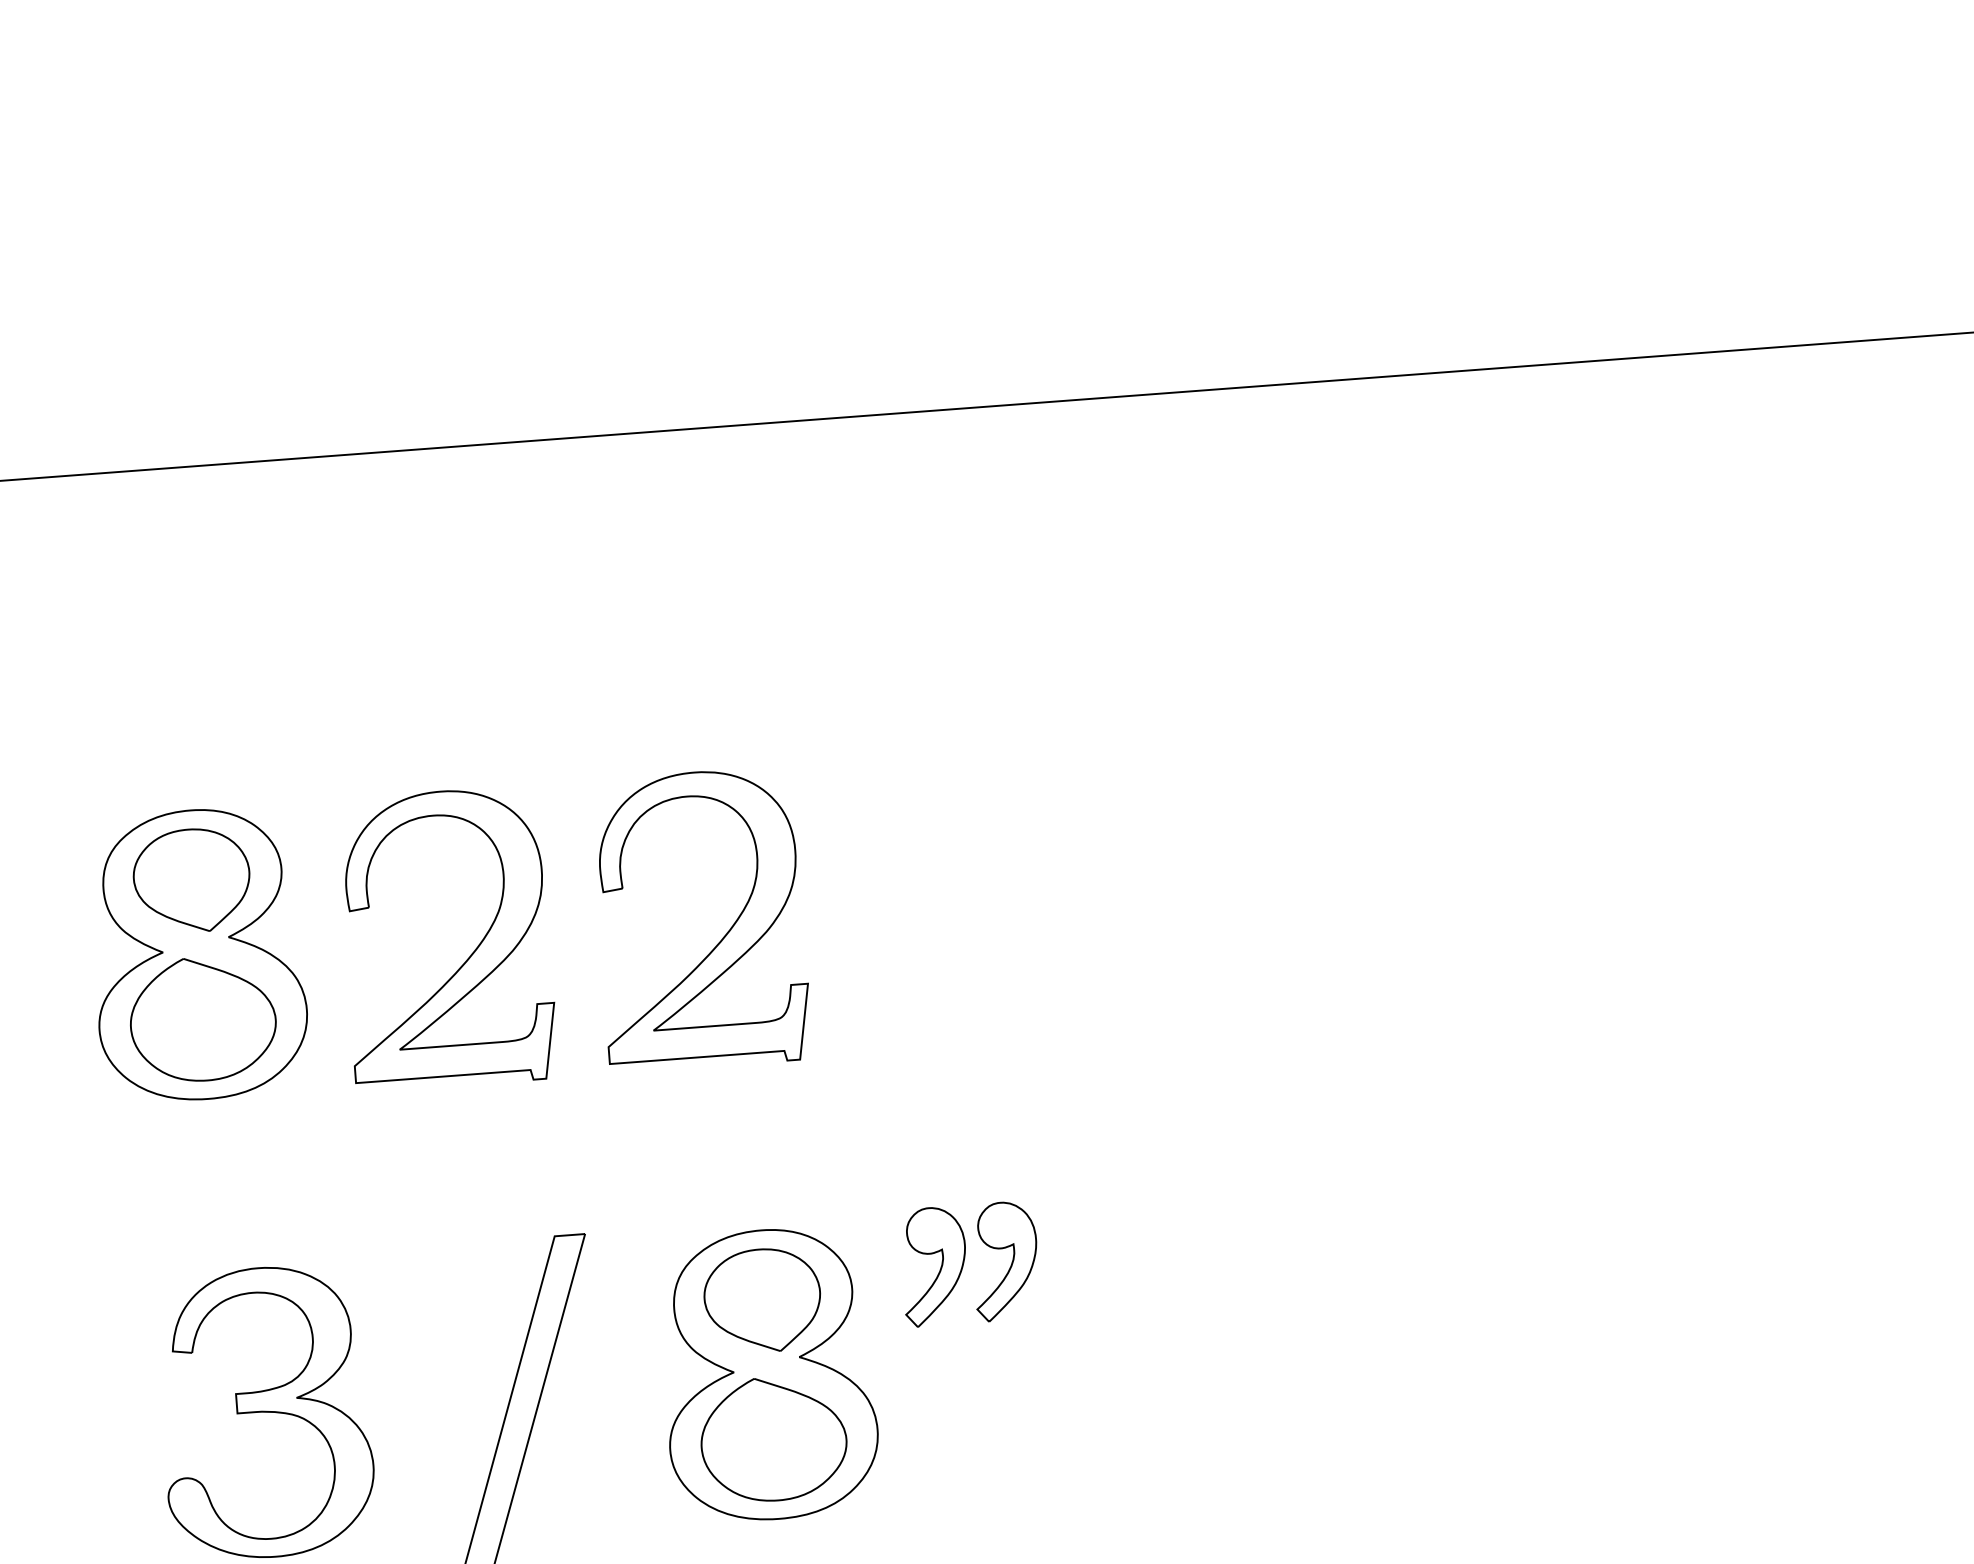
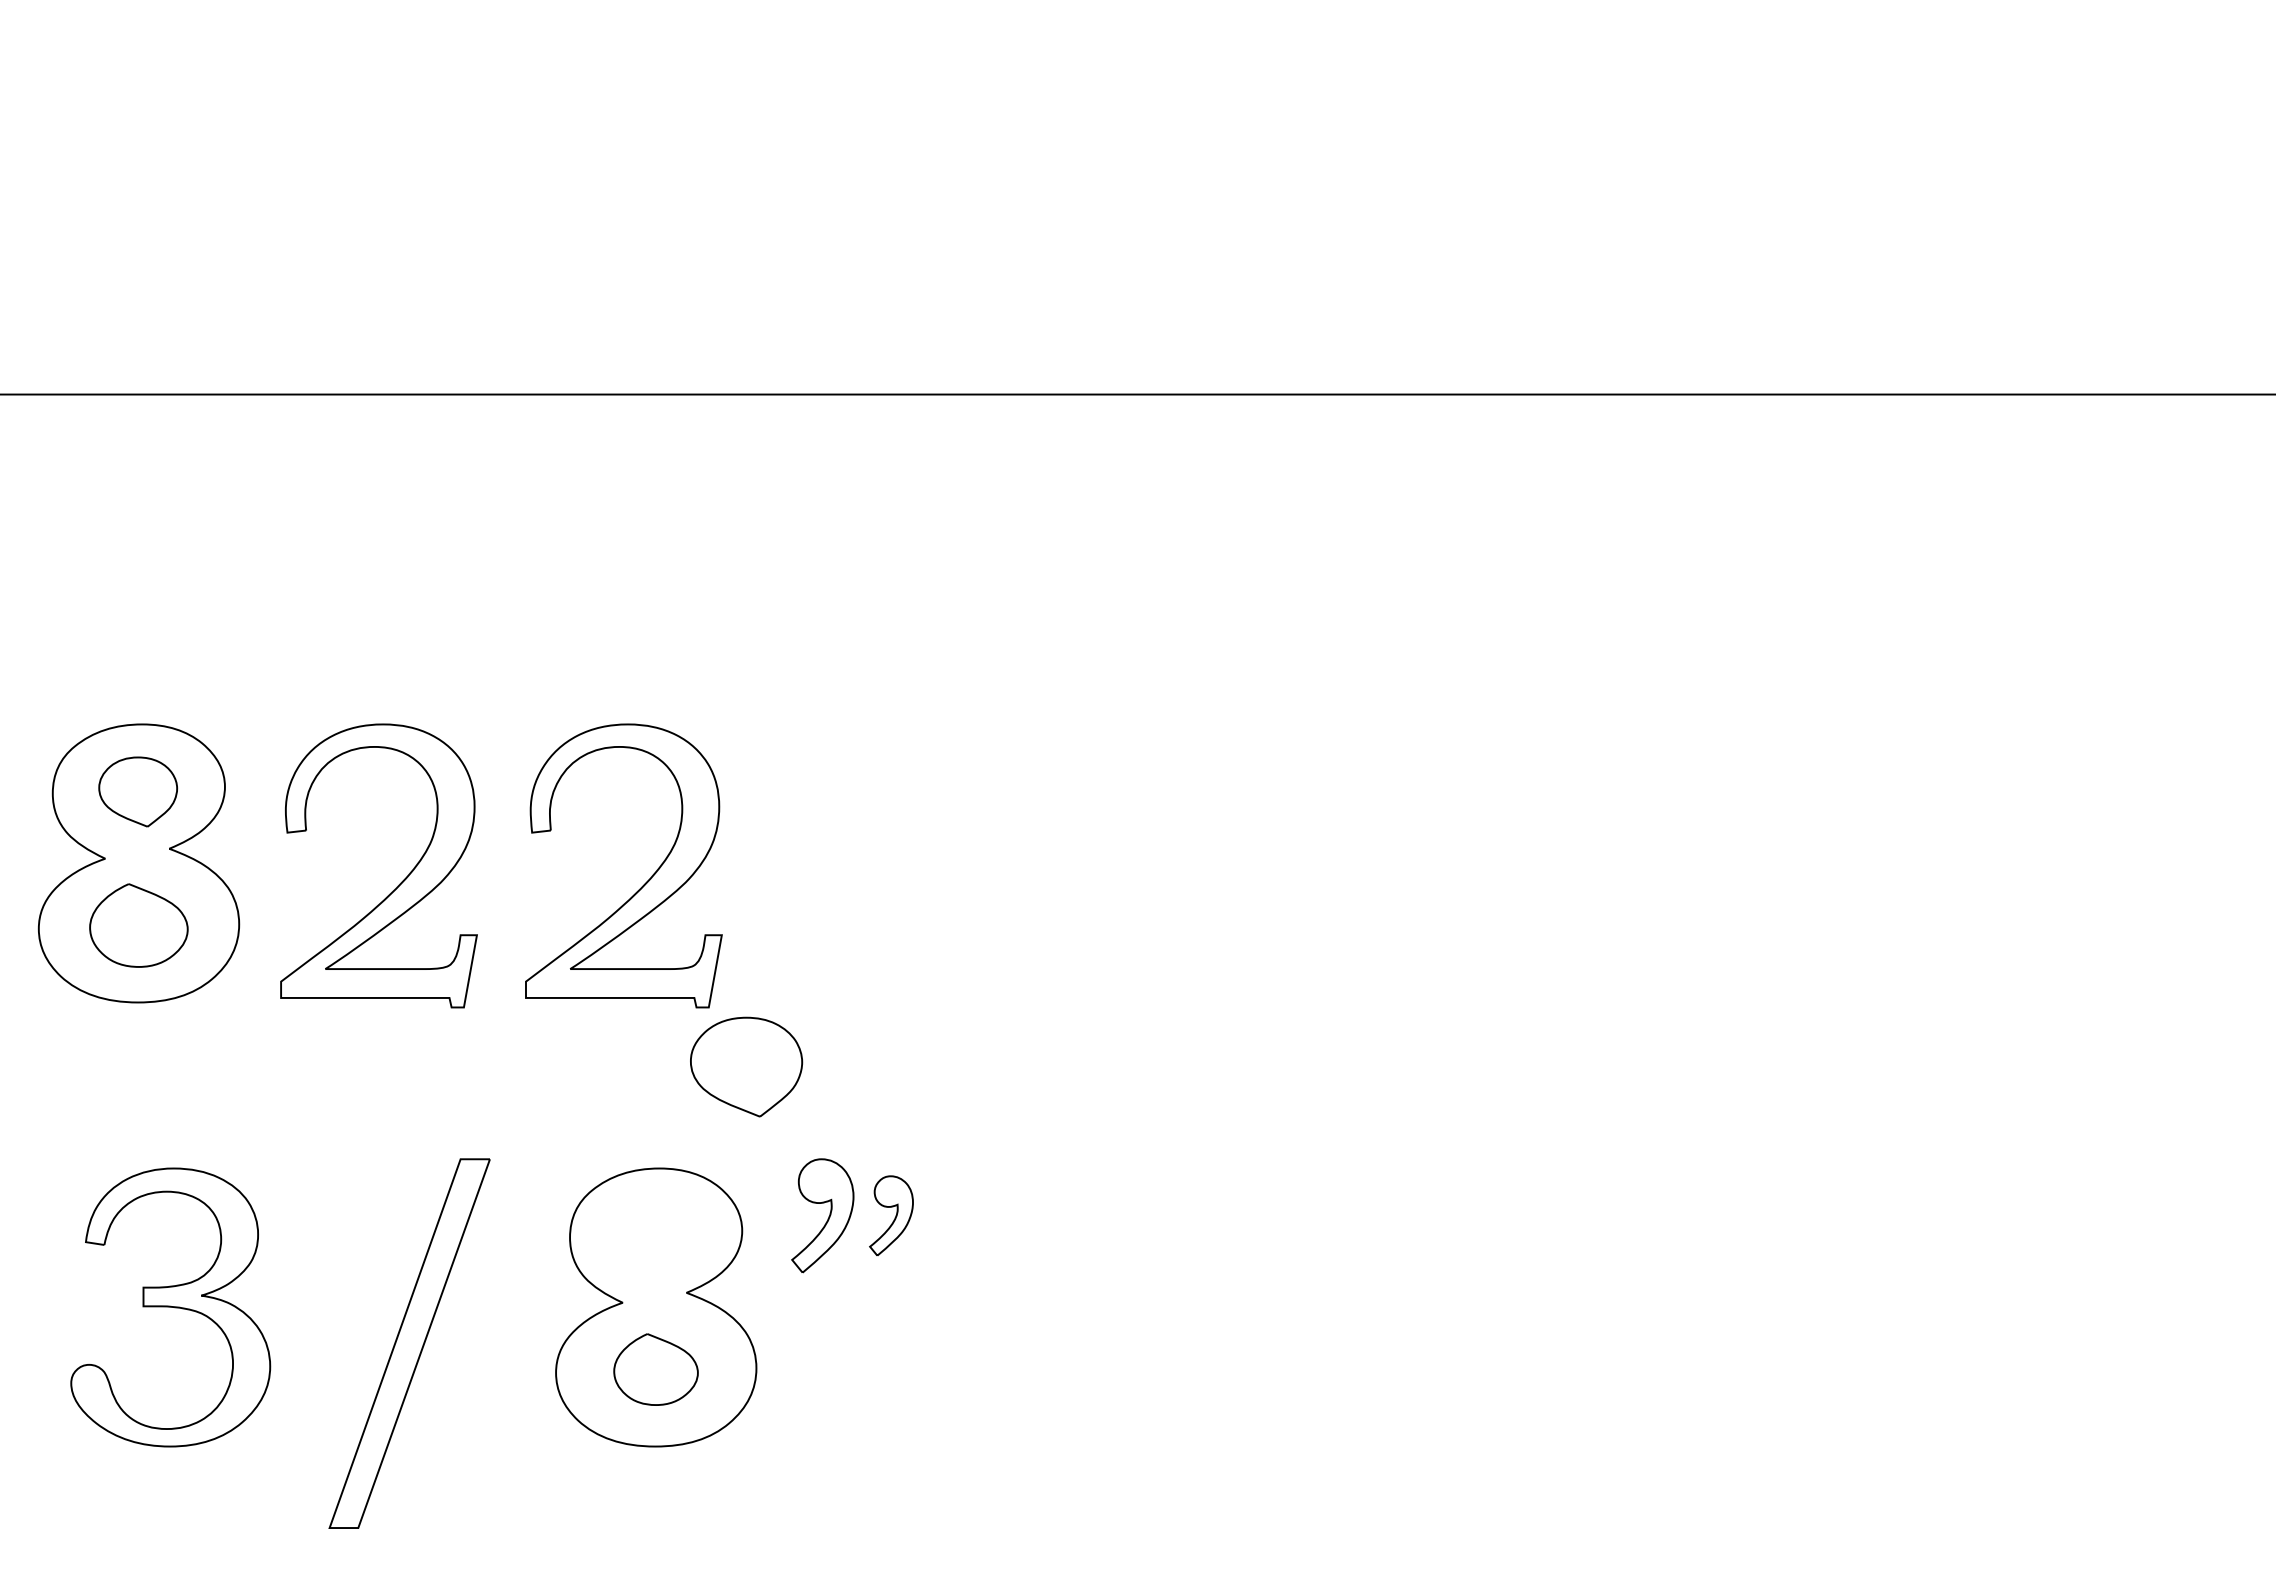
part: (191, 880) -> (137, 791), size x0.7
part: (202, 1019) -> (138, 925), size x0.7
part: (1005, 1261) -> (891, 1215), size x0.7
part: (762, 1300) -> (746, 1066), moved
part: (773, 1439) -> (655, 1369), size x0.6

